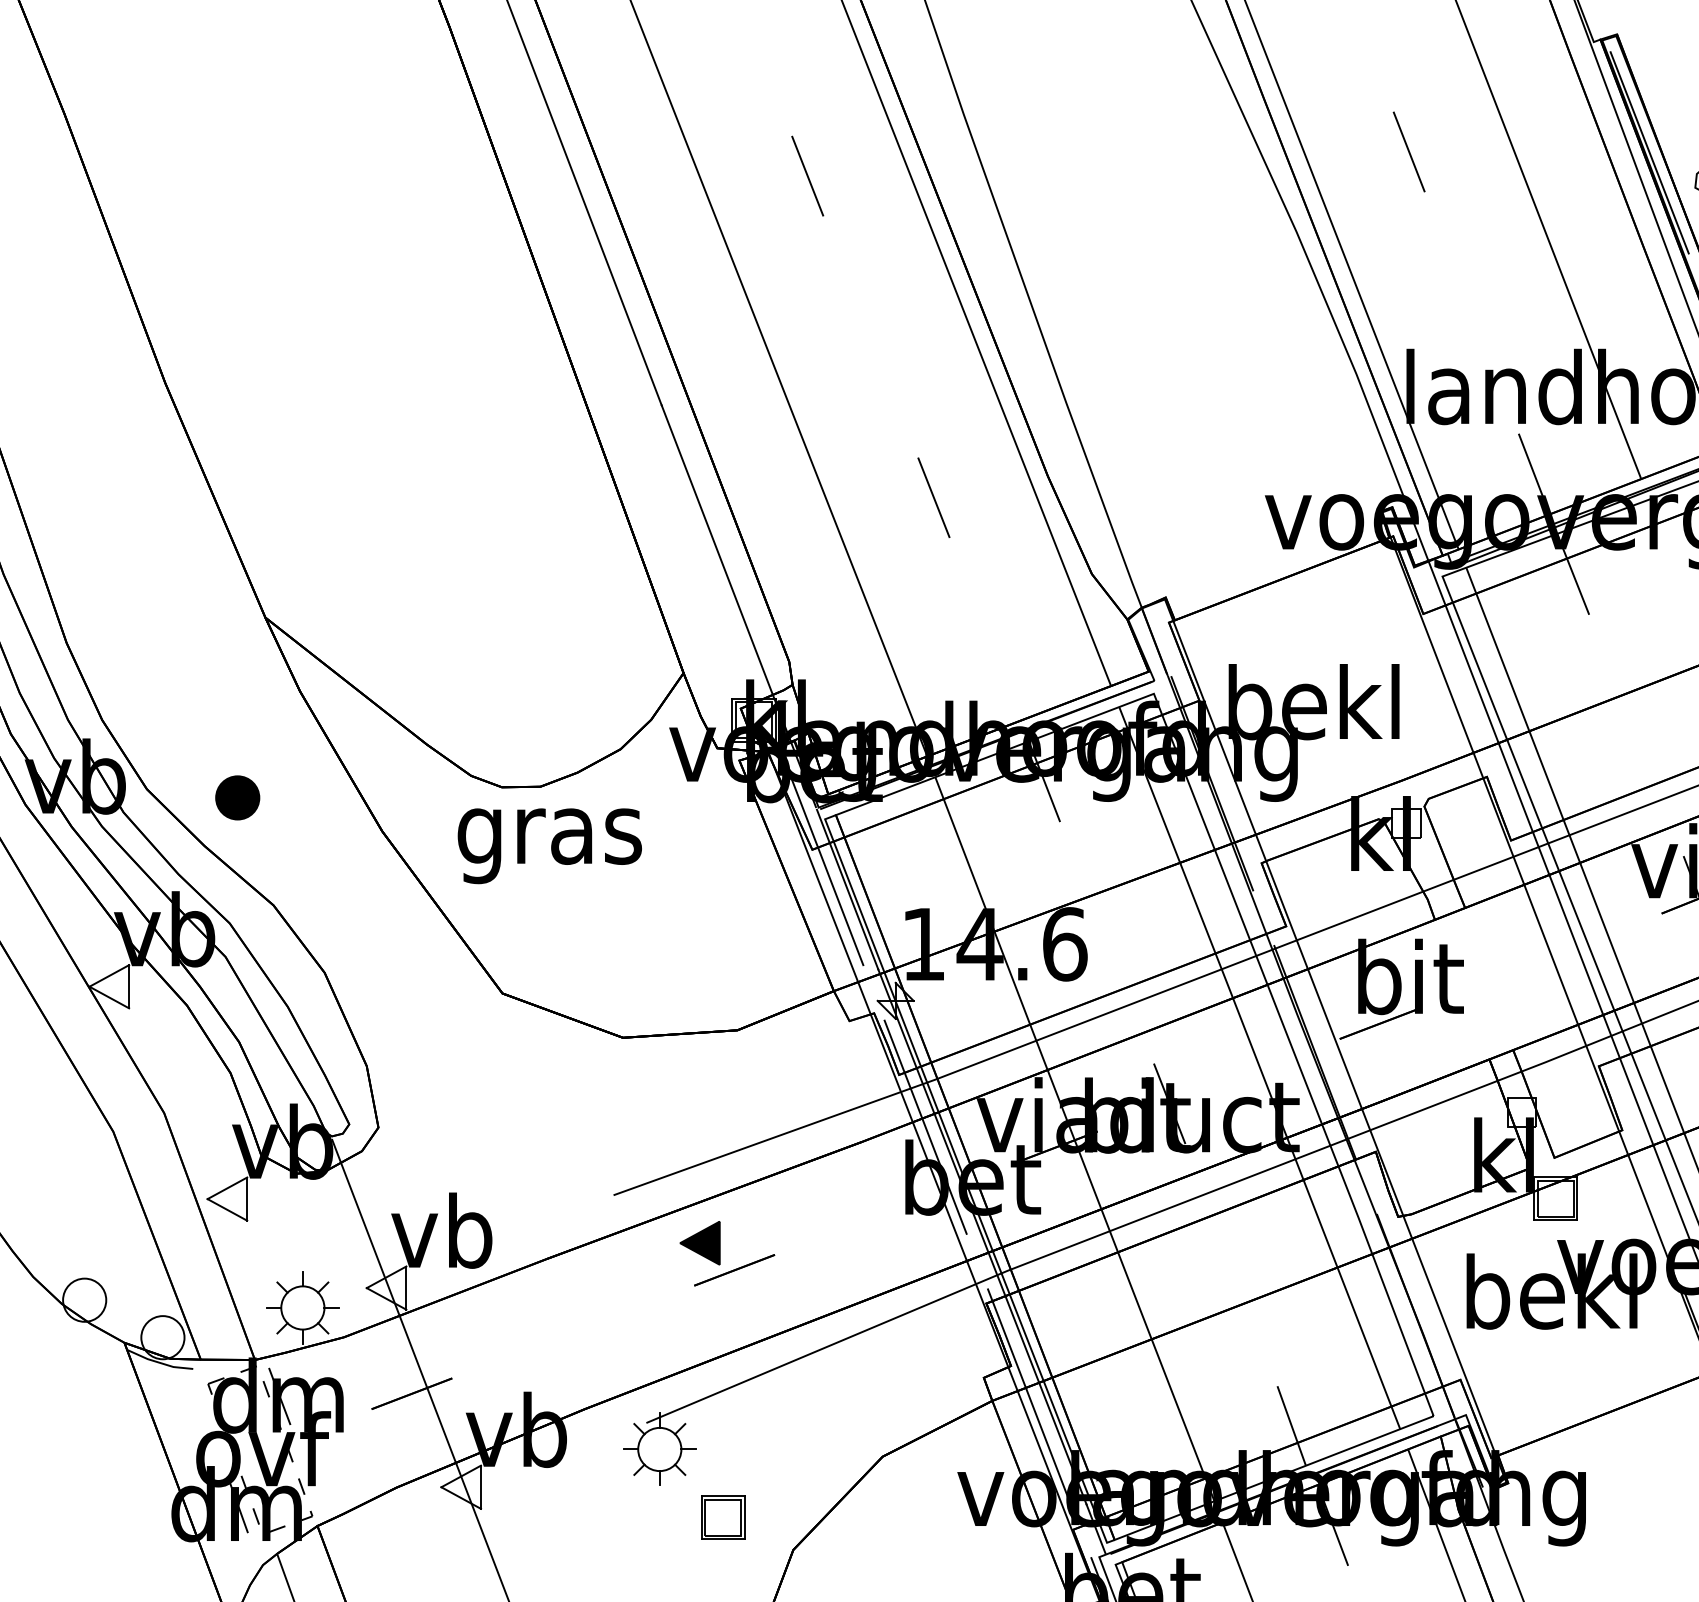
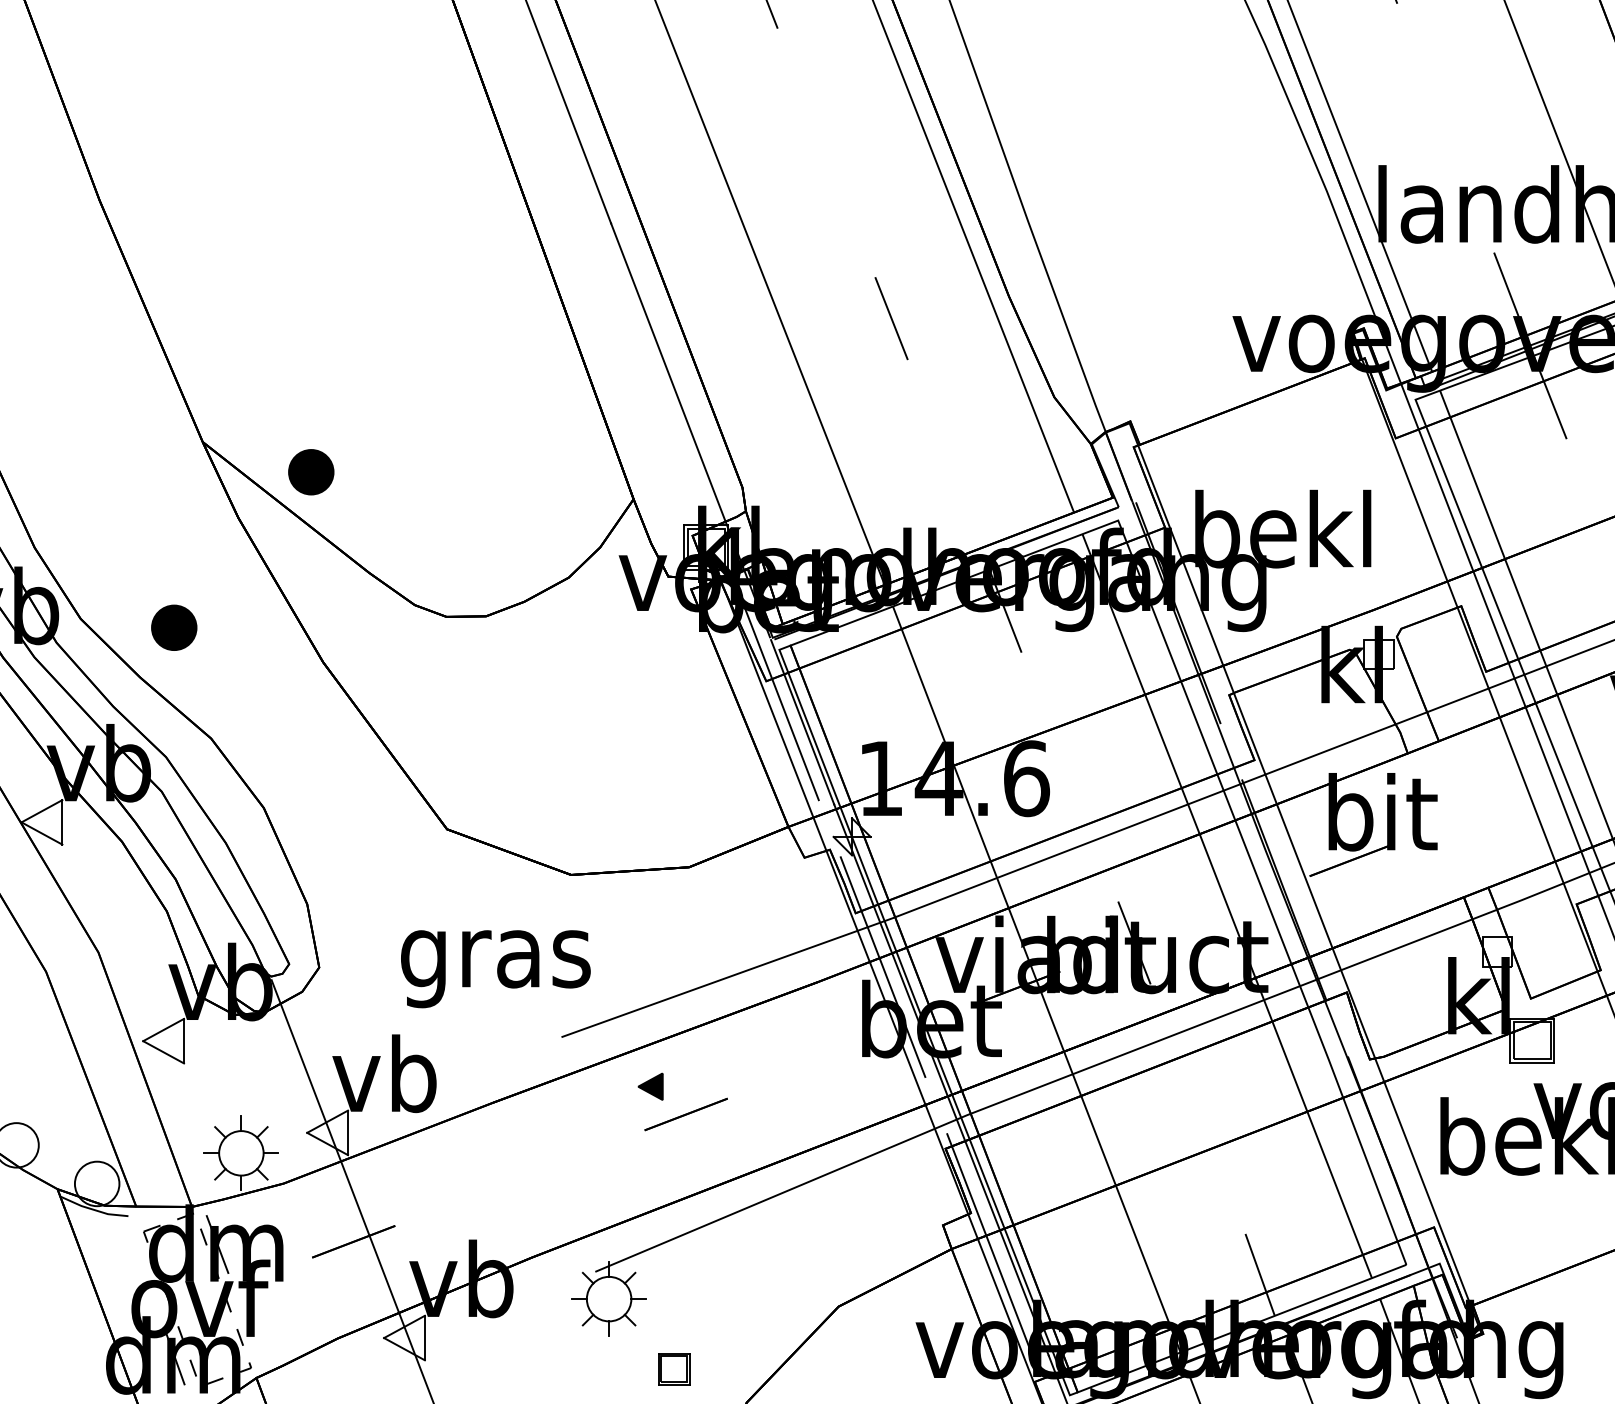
part: (370, 646) -> (311, 471), added
text: (549, 846) -> (495, 969), moved
part: (699, 1243) -> (650, 1086), size x0.6
part: (723, 1517) -> (674, 1369), size x0.7

